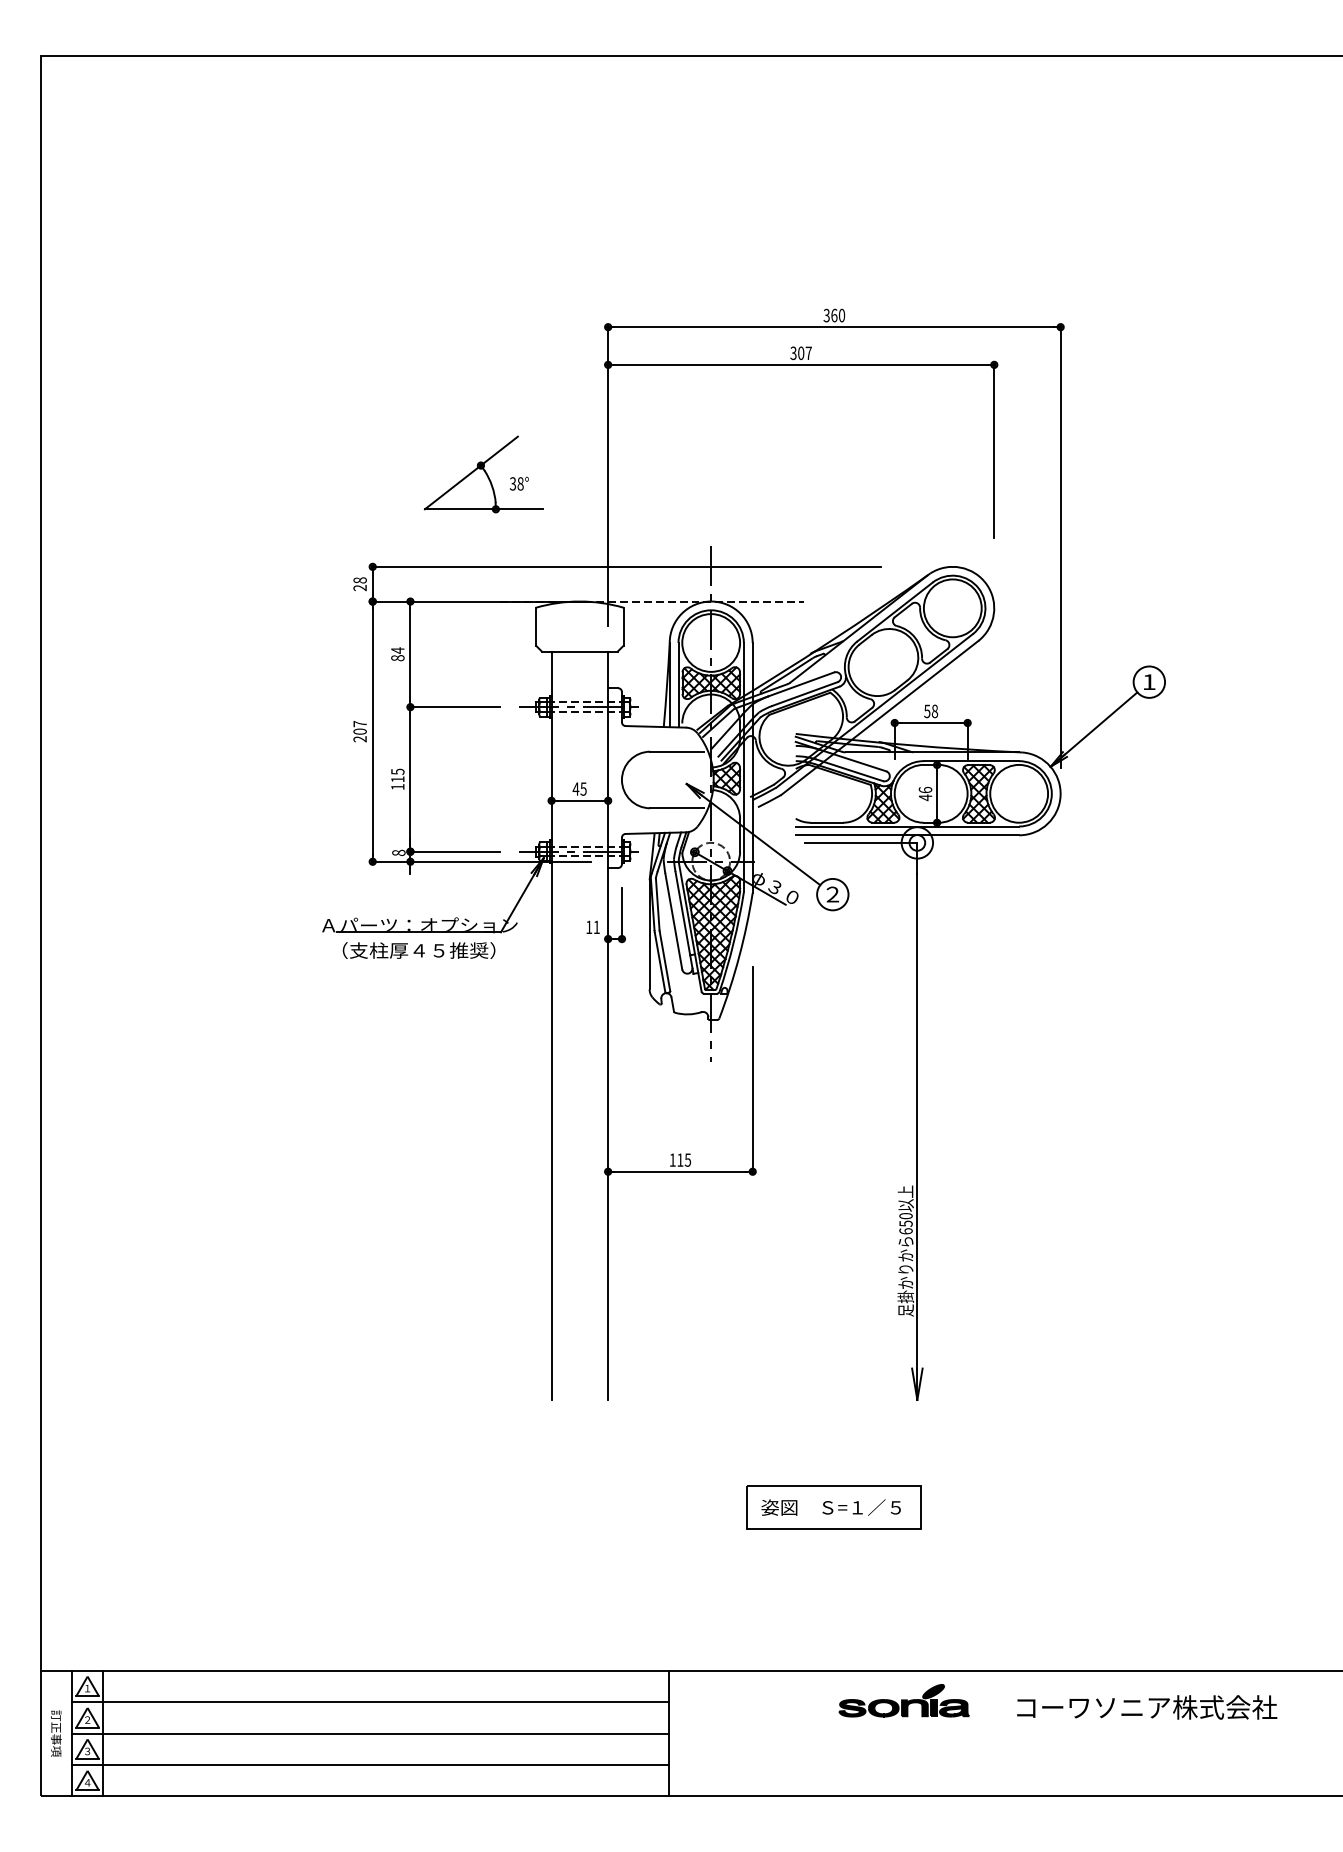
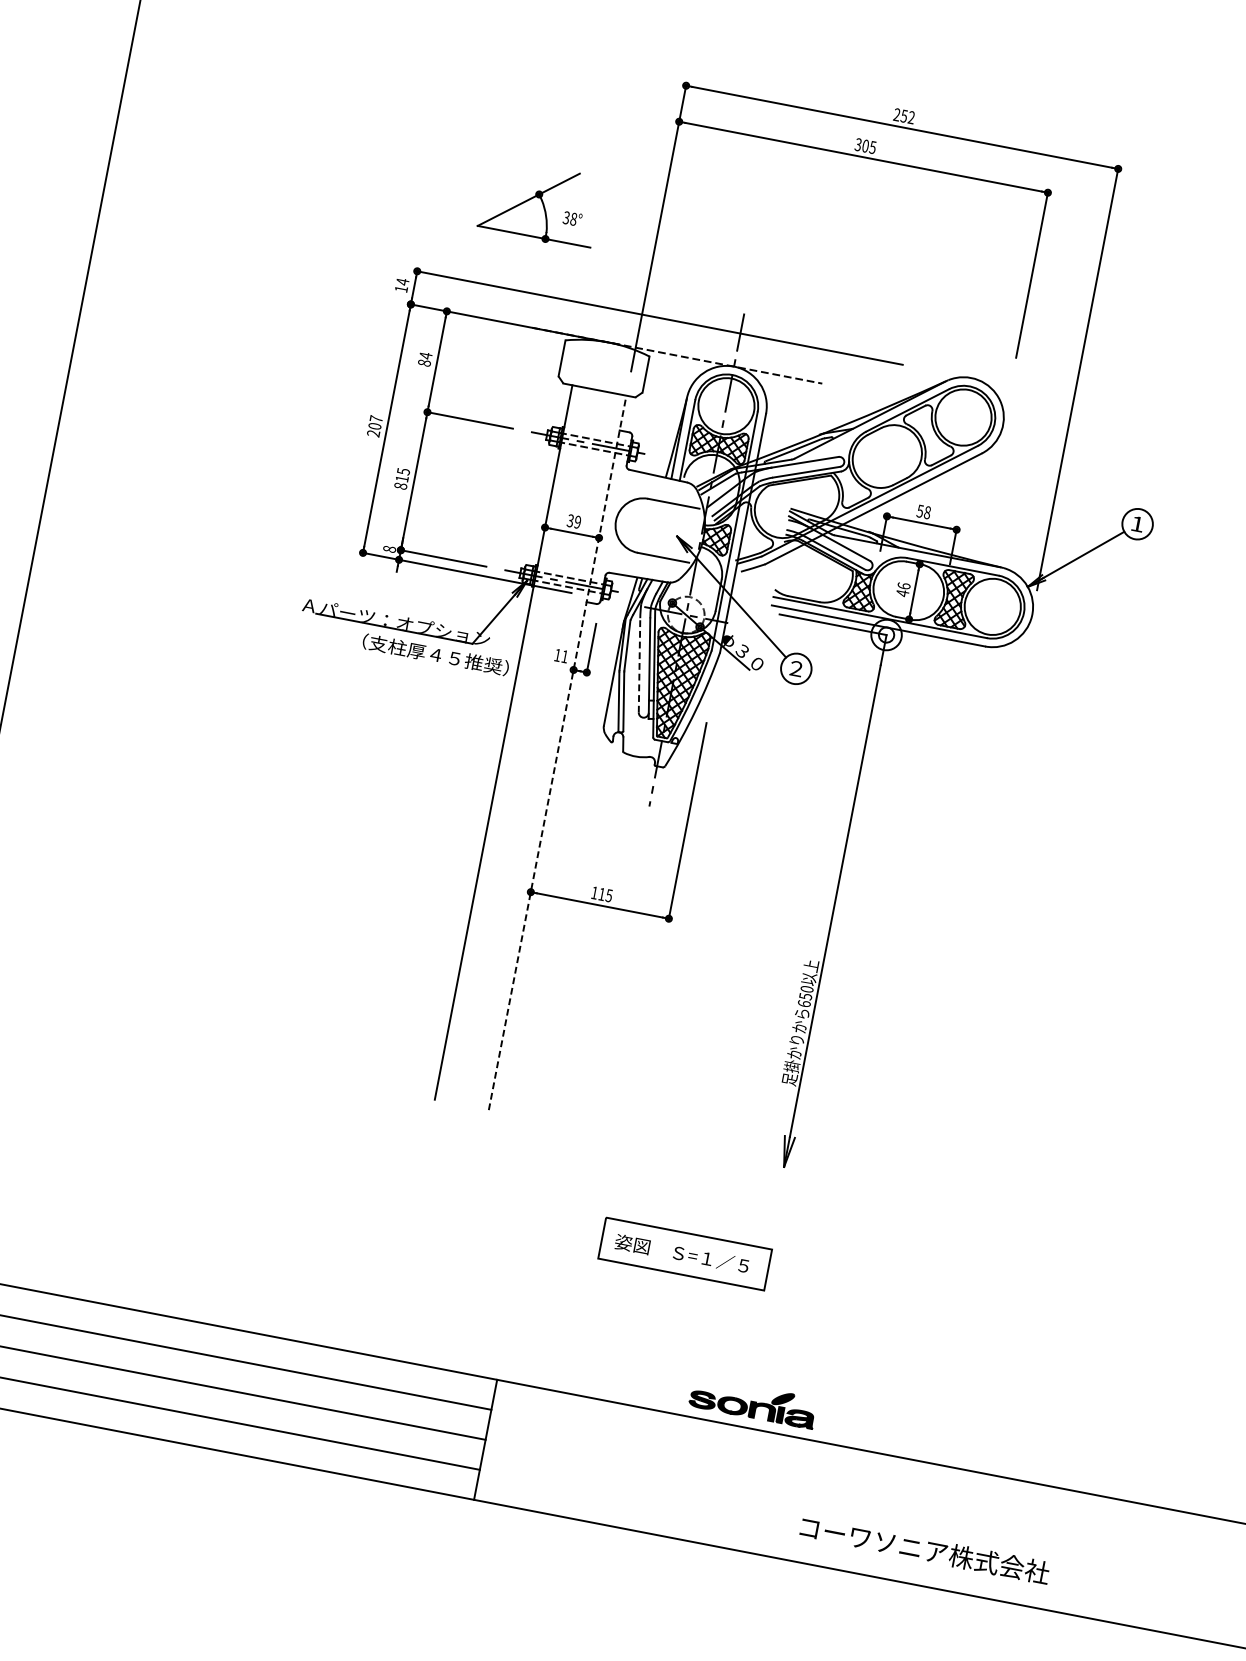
text: (834, 315) -> (904, 116), 360 -> 252
text: (808, 353) -> (872, 147), 307 -> 305
text: (359, 584) -> (401, 285), 28 -> 14
text: (397, 786) -> (400, 485), 115 -> 815
text: (579, 788) -> (573, 520), 45 -> 39
line: (673, 921) -> (639, 665), solid -> dashed
text: (418, 950) -> (435, 654), moved
line: (608, 1025) -> (558, 752), solid -> dashed
part: (903, 1700) -> (752, 1402), moved
text: (1147, 1707) -> (925, 1550), moved

